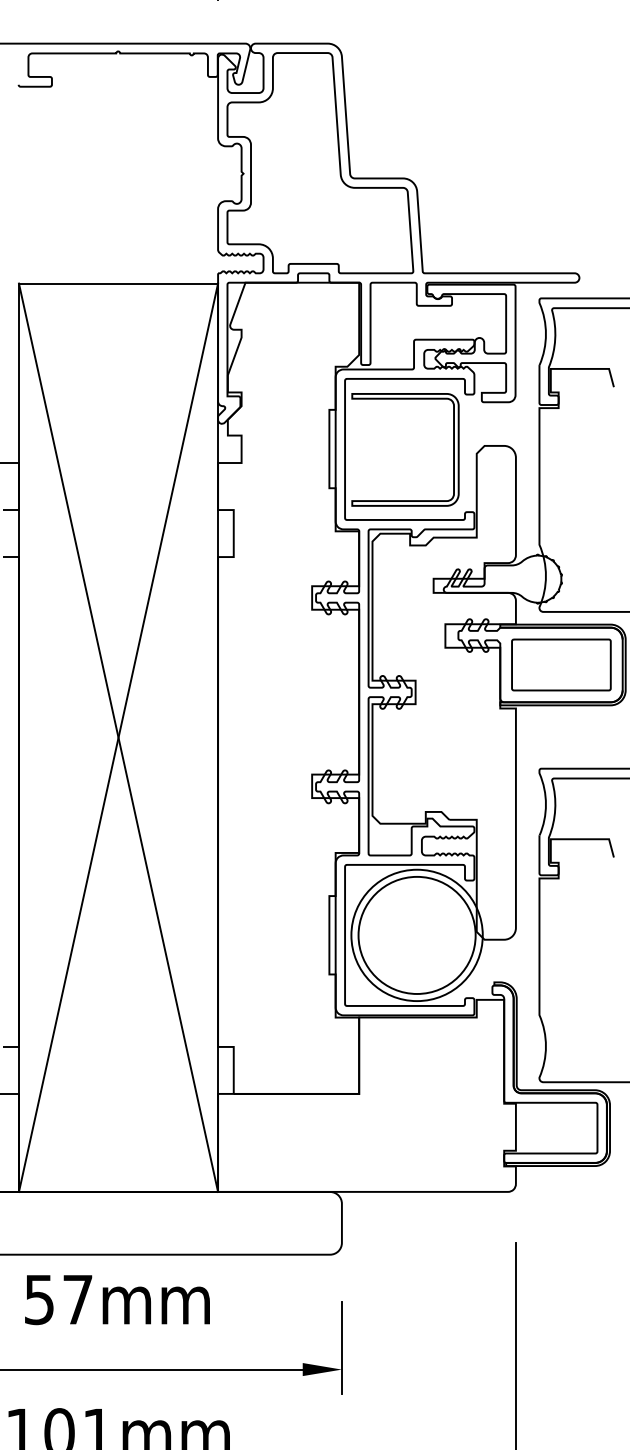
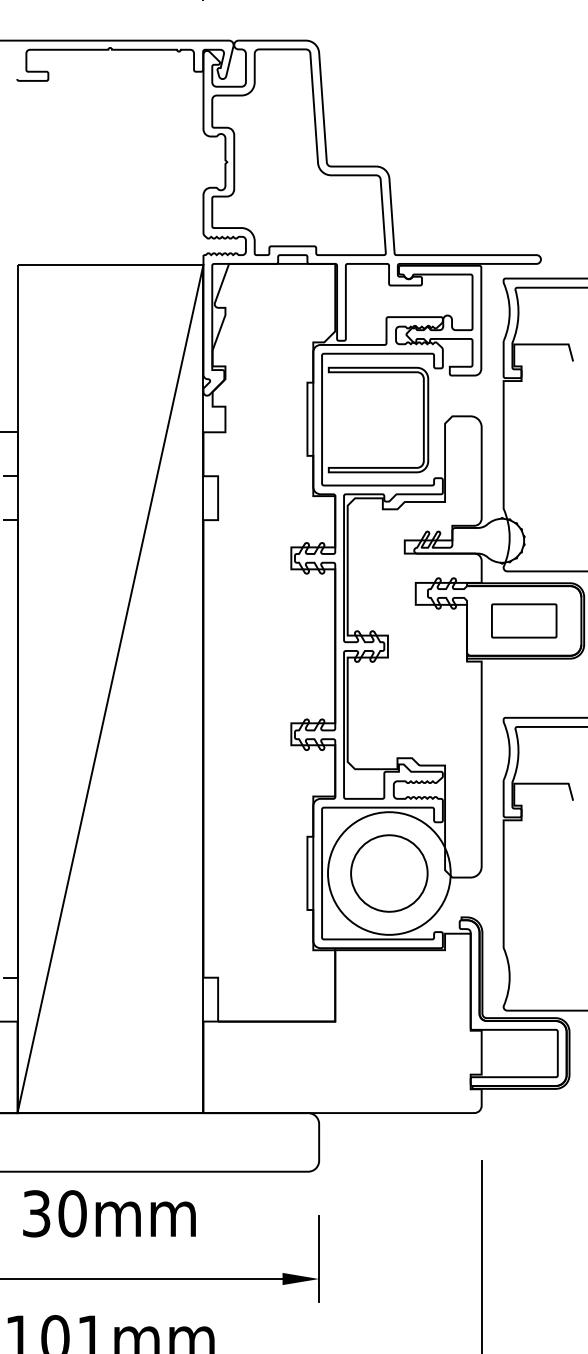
part: (561, 664) -> (524, 620), size x0.7
line: (118, 737) -> (110, 688), removed
circle: (417, 935) -> (389, 873), size x0.7
text: (58, 1299) -> (54, 1213), 57mm -> 30mm

